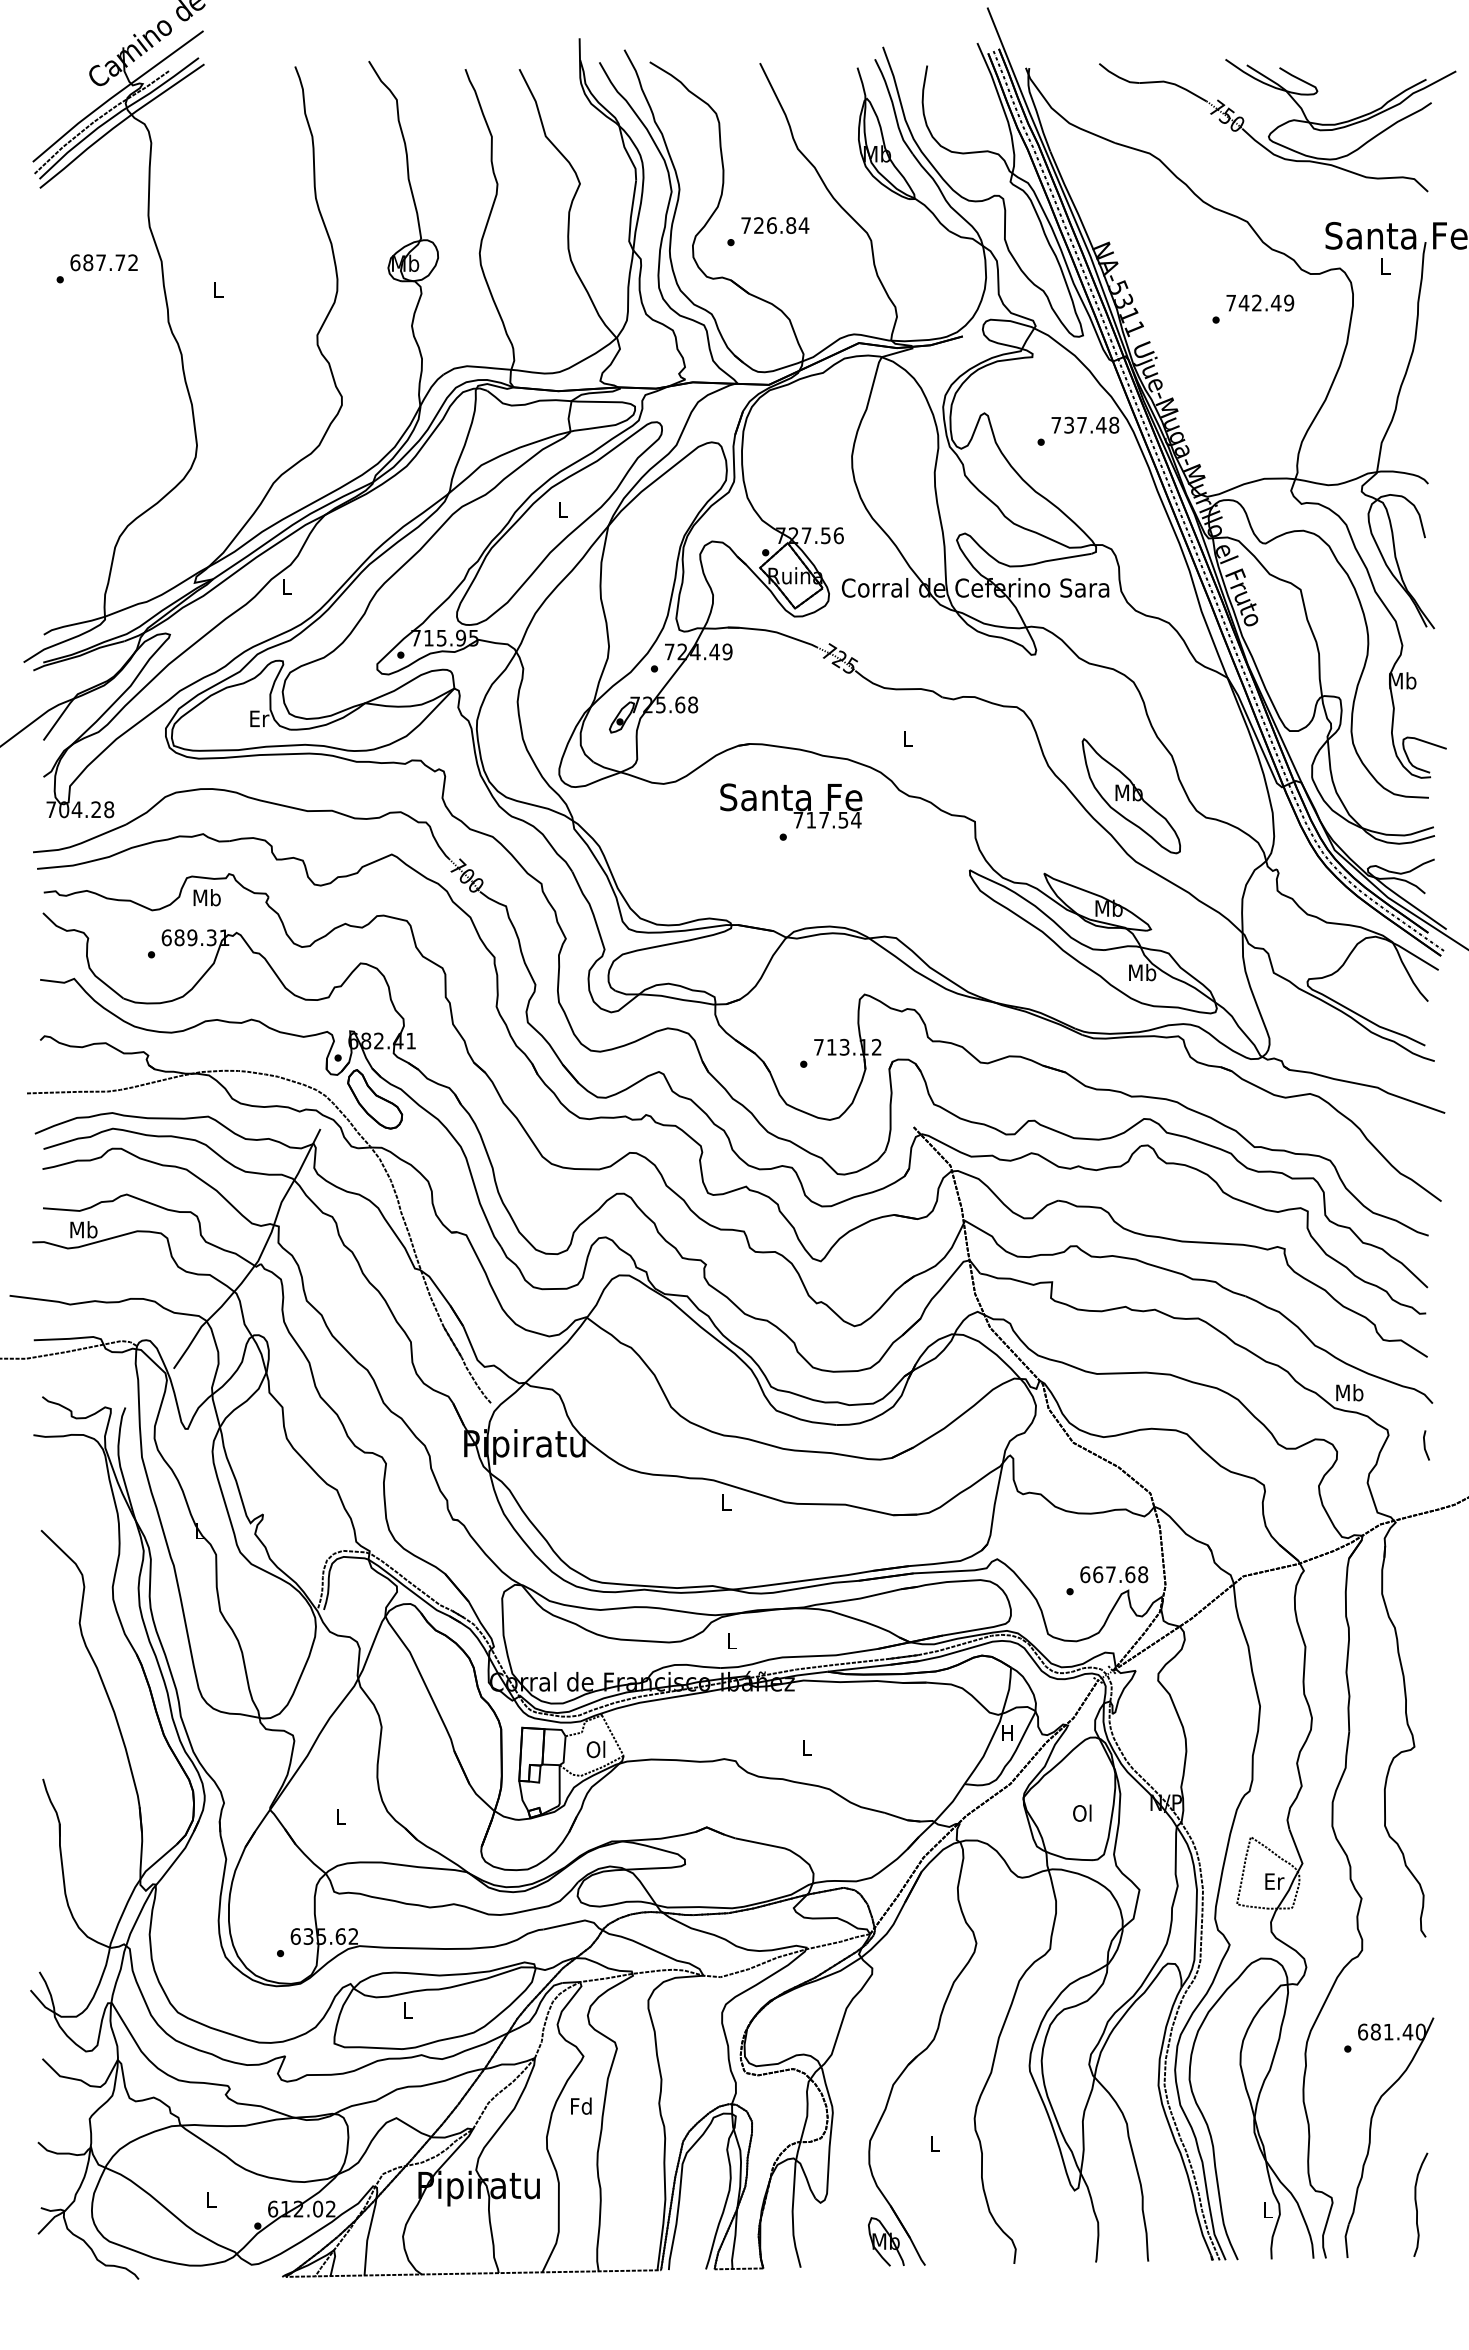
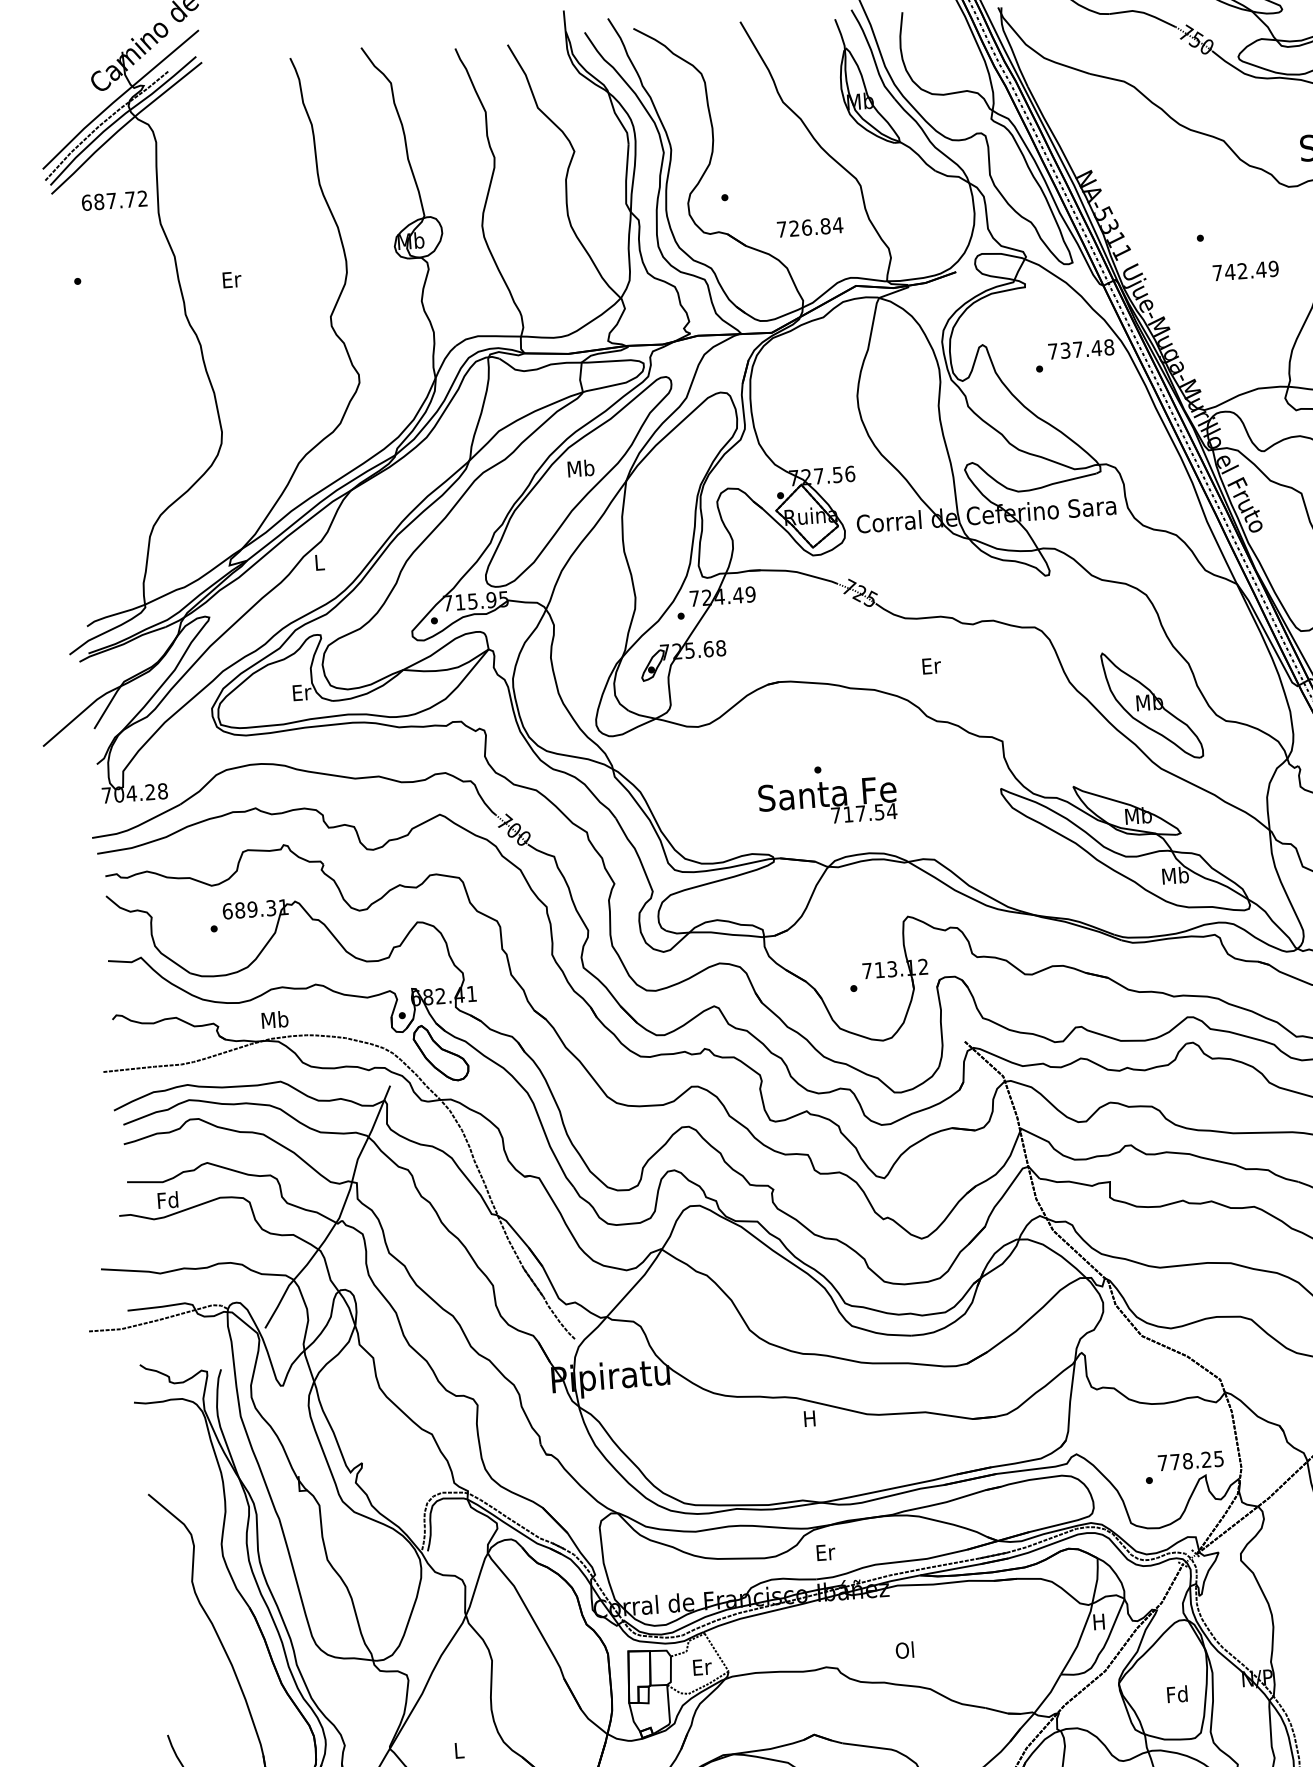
text: (775, 225) -> (810, 227), moved
text: (103, 262) -> (113, 200), moved
text: (218, 289) -> (231, 279), L -> Er
text: (1260, 302) -> (1245, 270), moved
text: (562, 509) -> (580, 468), L -> Mb
text: (907, 738) -> (931, 665), L -> Er
text: (791, 805) -> (828, 801), moved
text: (206, 897) -> (274, 1019), moved
text: (83, 1229) -> (167, 1199), Mb -> Fd
text: (725, 1502) -> (809, 1418), L -> H
text: (1114, 1574) -> (1191, 1460), 667.68 -> 778.25
text: (732, 1641) -> (825, 1552), L -> Er
text: (806, 1747) -> (905, 1650), L -> Ol
text: (596, 1749) -> (701, 1667), Ol -> Er
text: (1082, 1812) -> (1177, 1693), Ol -> Fd

